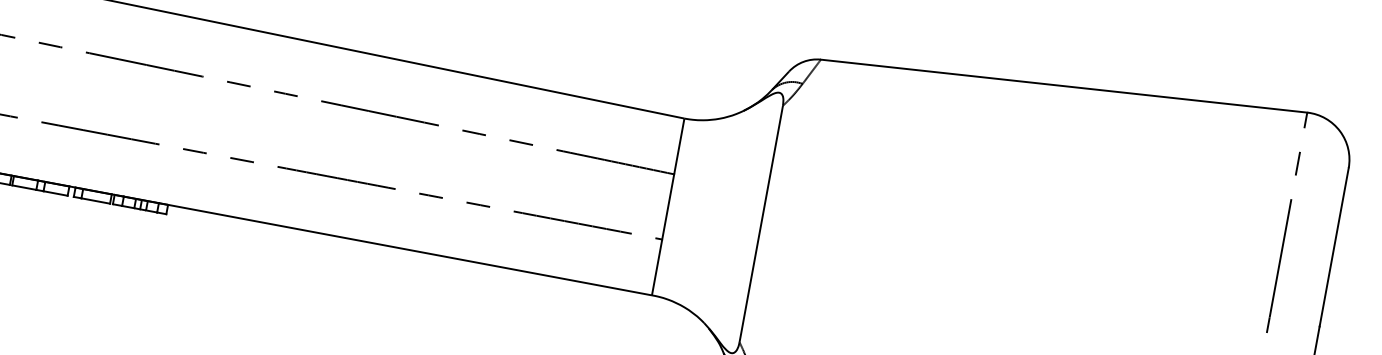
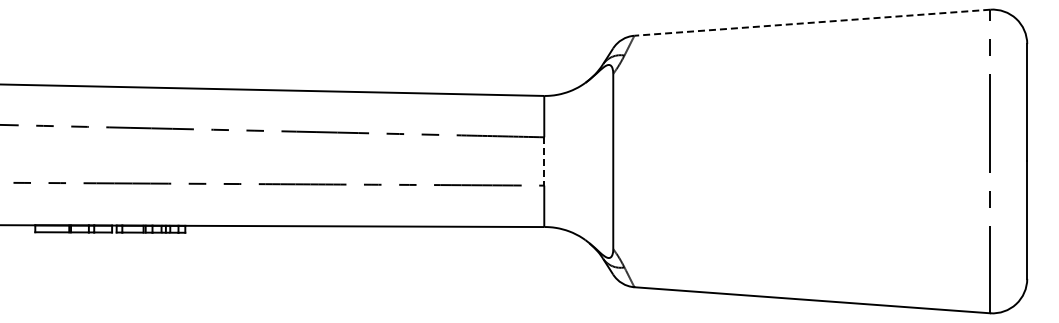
line: (1063, 85) -> (811, 22), solid -> dashed
line: (668, 207) -> (544, 161), solid -> dashed

